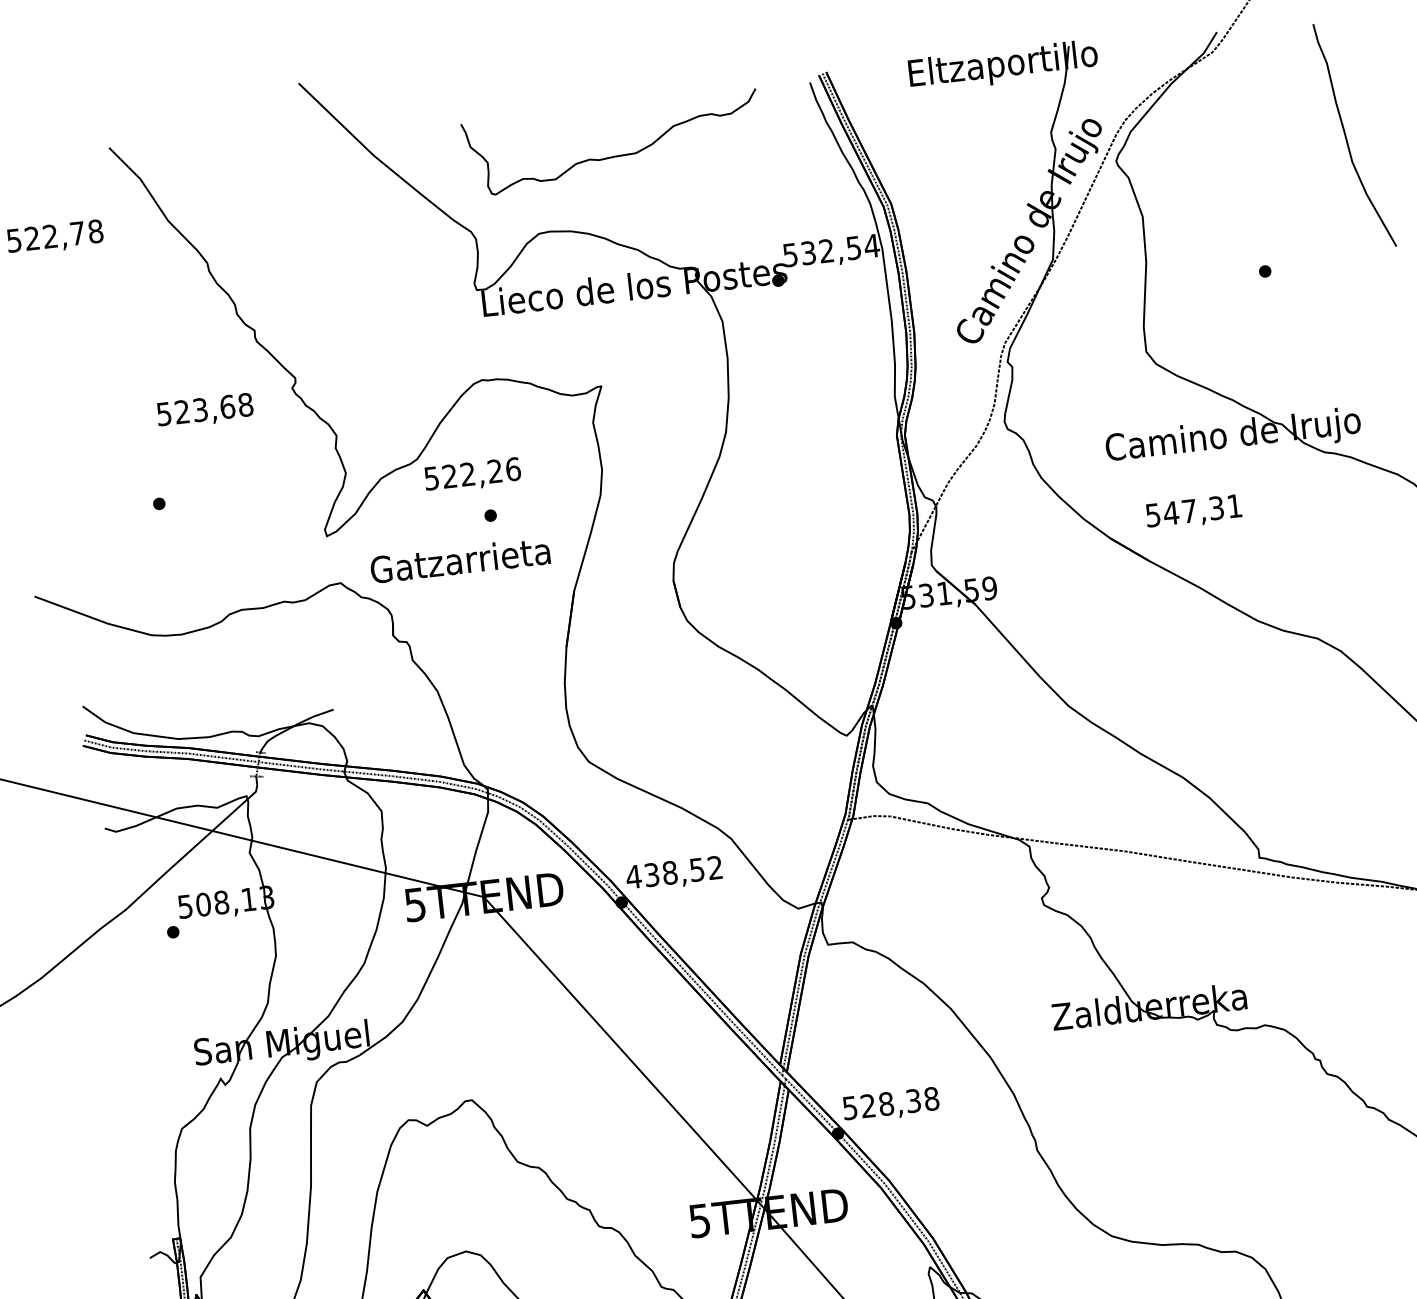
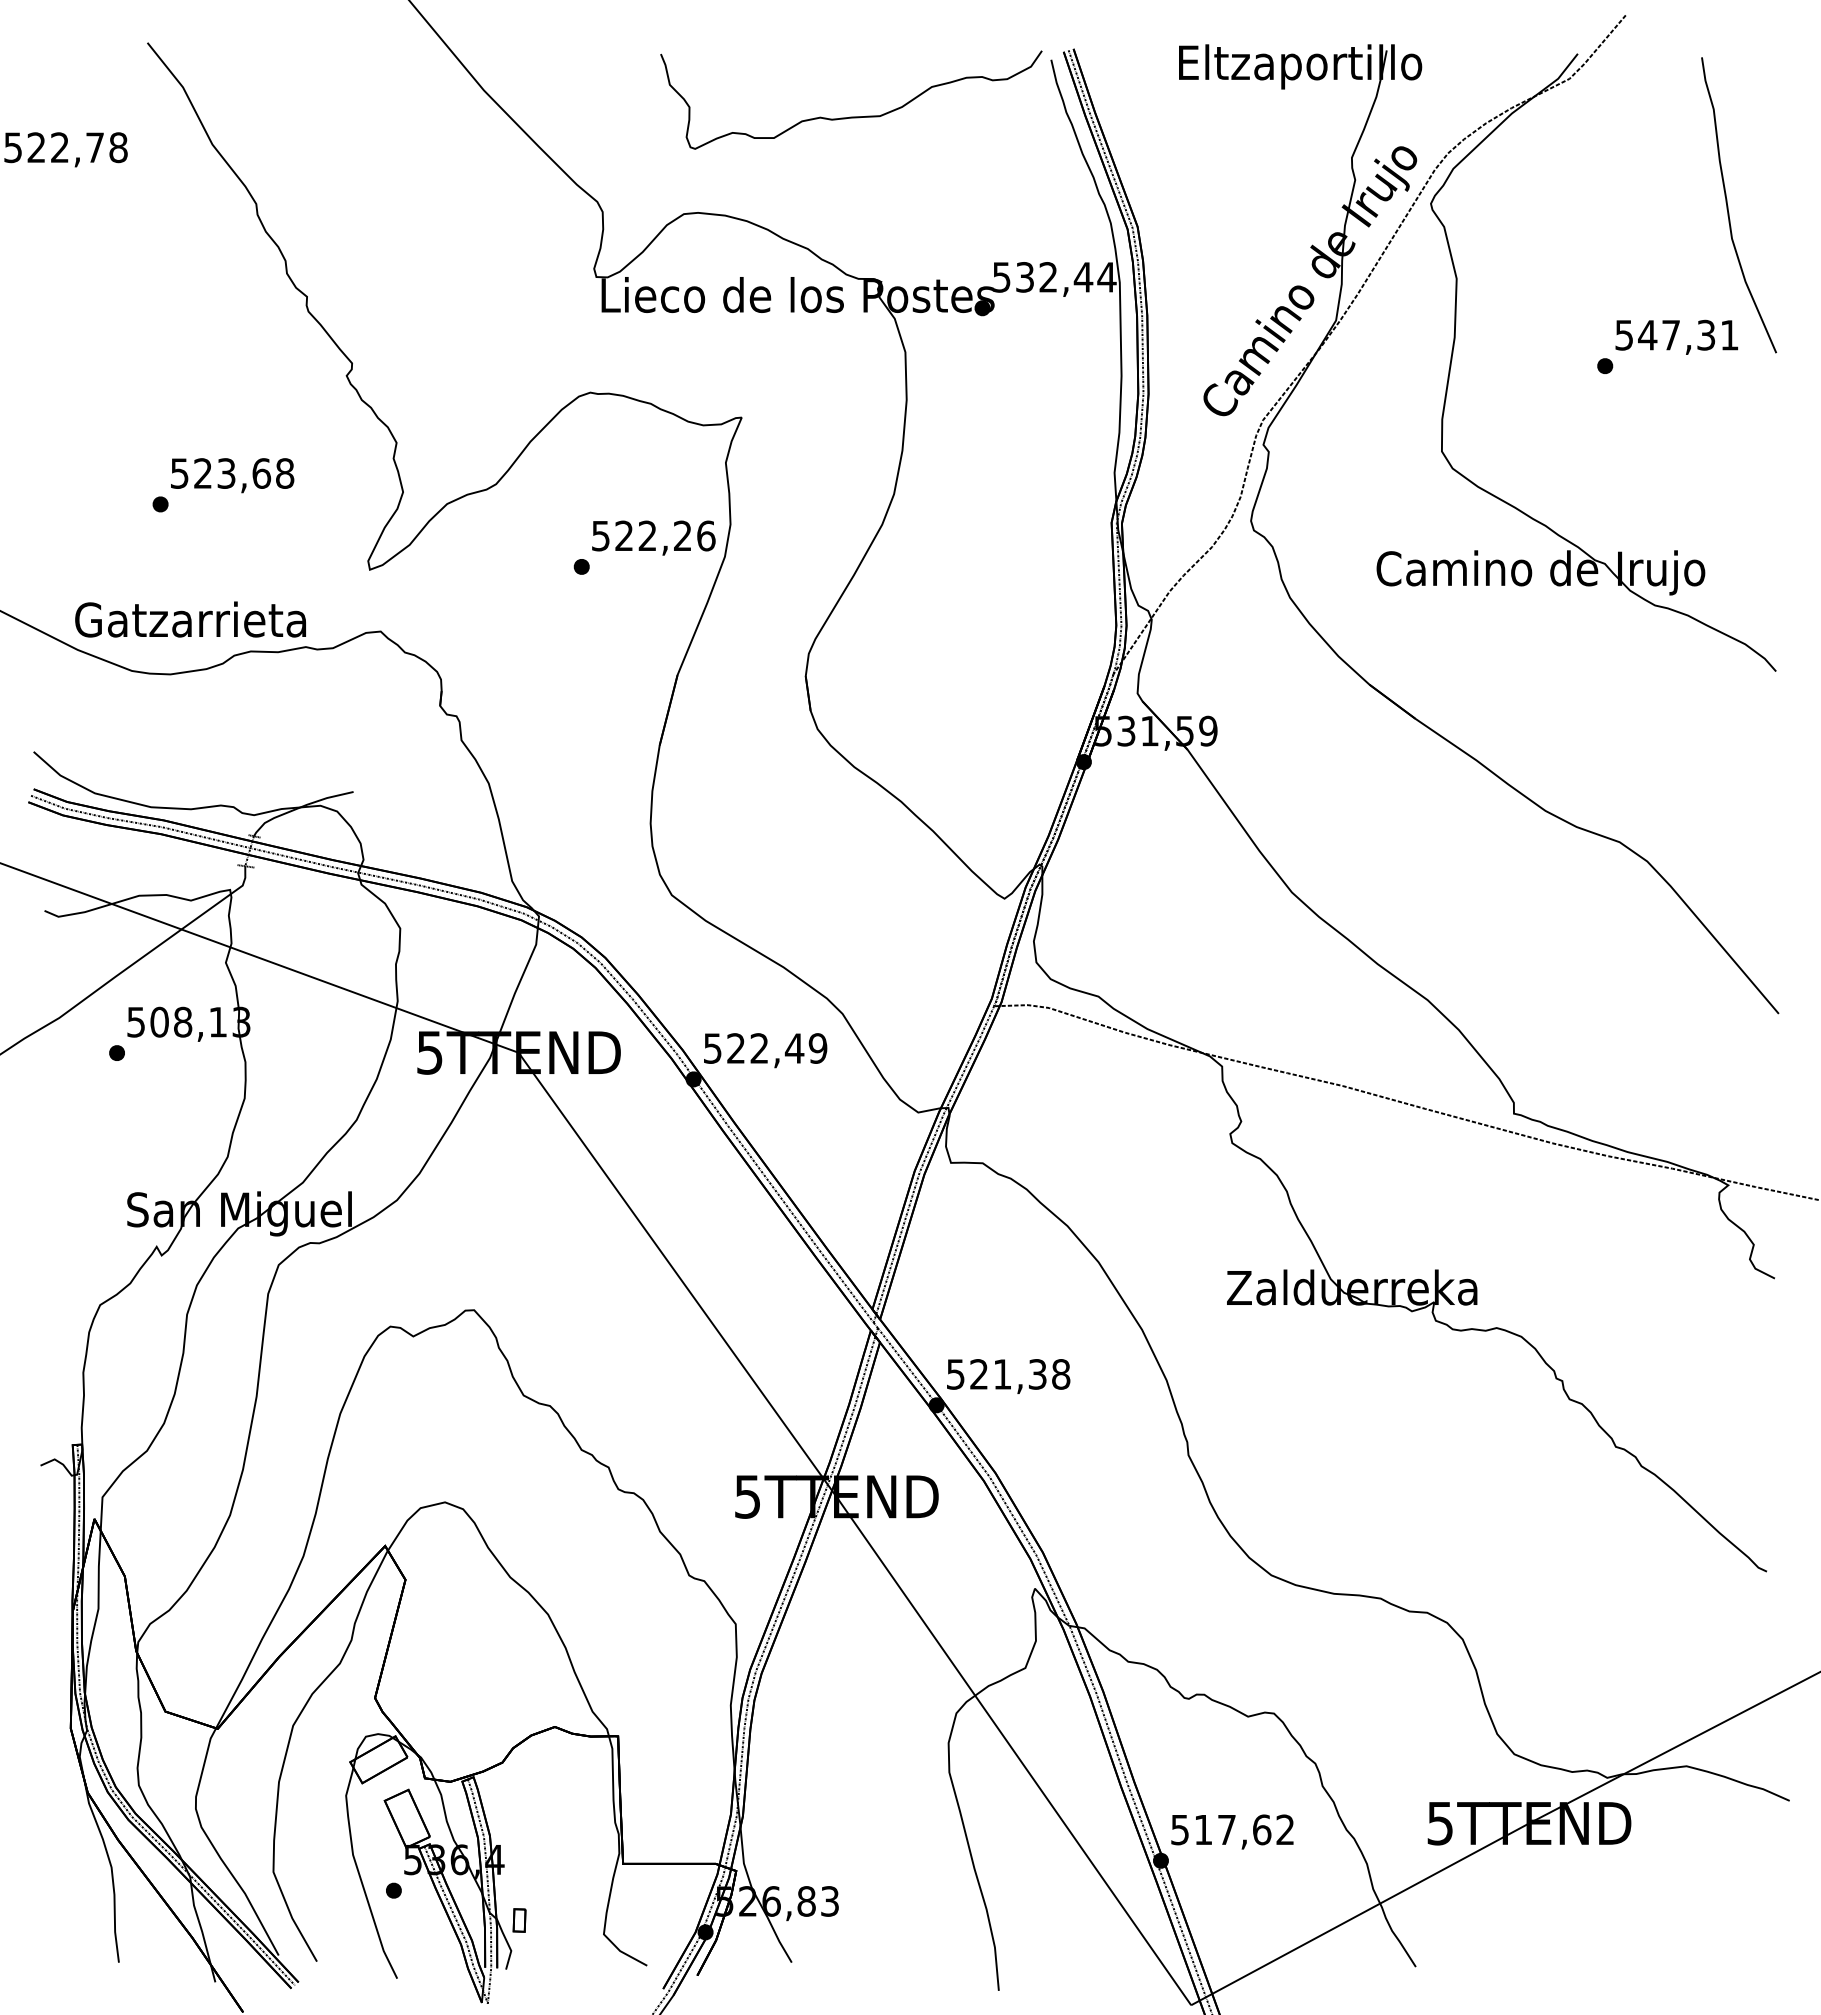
curve: (613, 155) -> (851, 116), moved
text: (853, 248) -> (1083, 277), 532,54 -> 532,44
text: (205, 411) -> (232, 475), moved
text: (472, 475) -> (653, 537), moved
text: (1193, 511) -> (1676, 336), moved
text: (460, 560) -> (190, 619), moved
text: (674, 872) -> (765, 1048), 438,52 -> 522,49
text: (886, 1104) -> (1002, 1374), 528,38 -> 521,38

